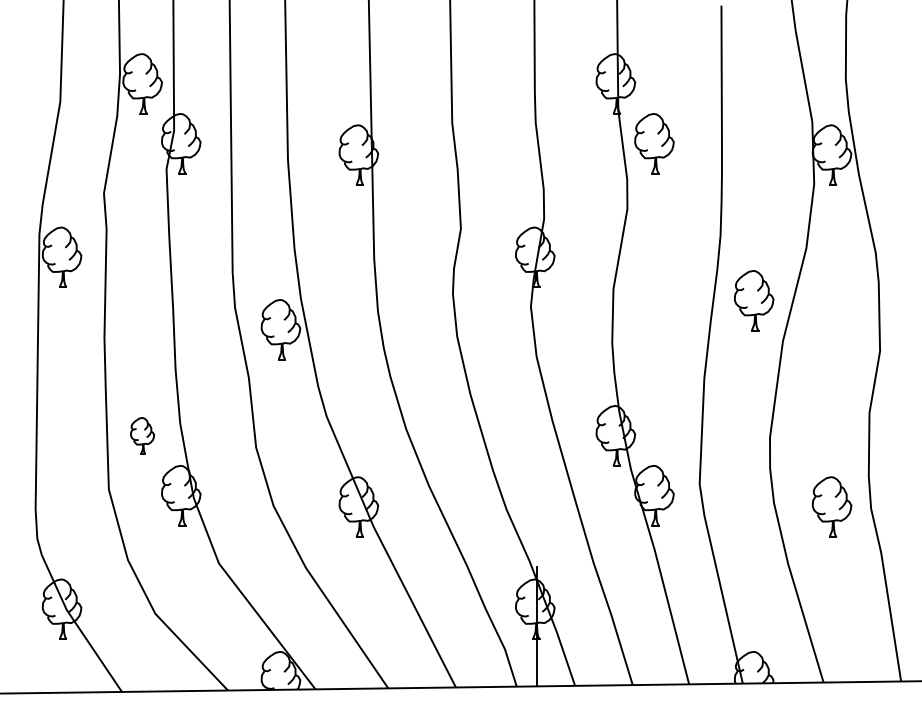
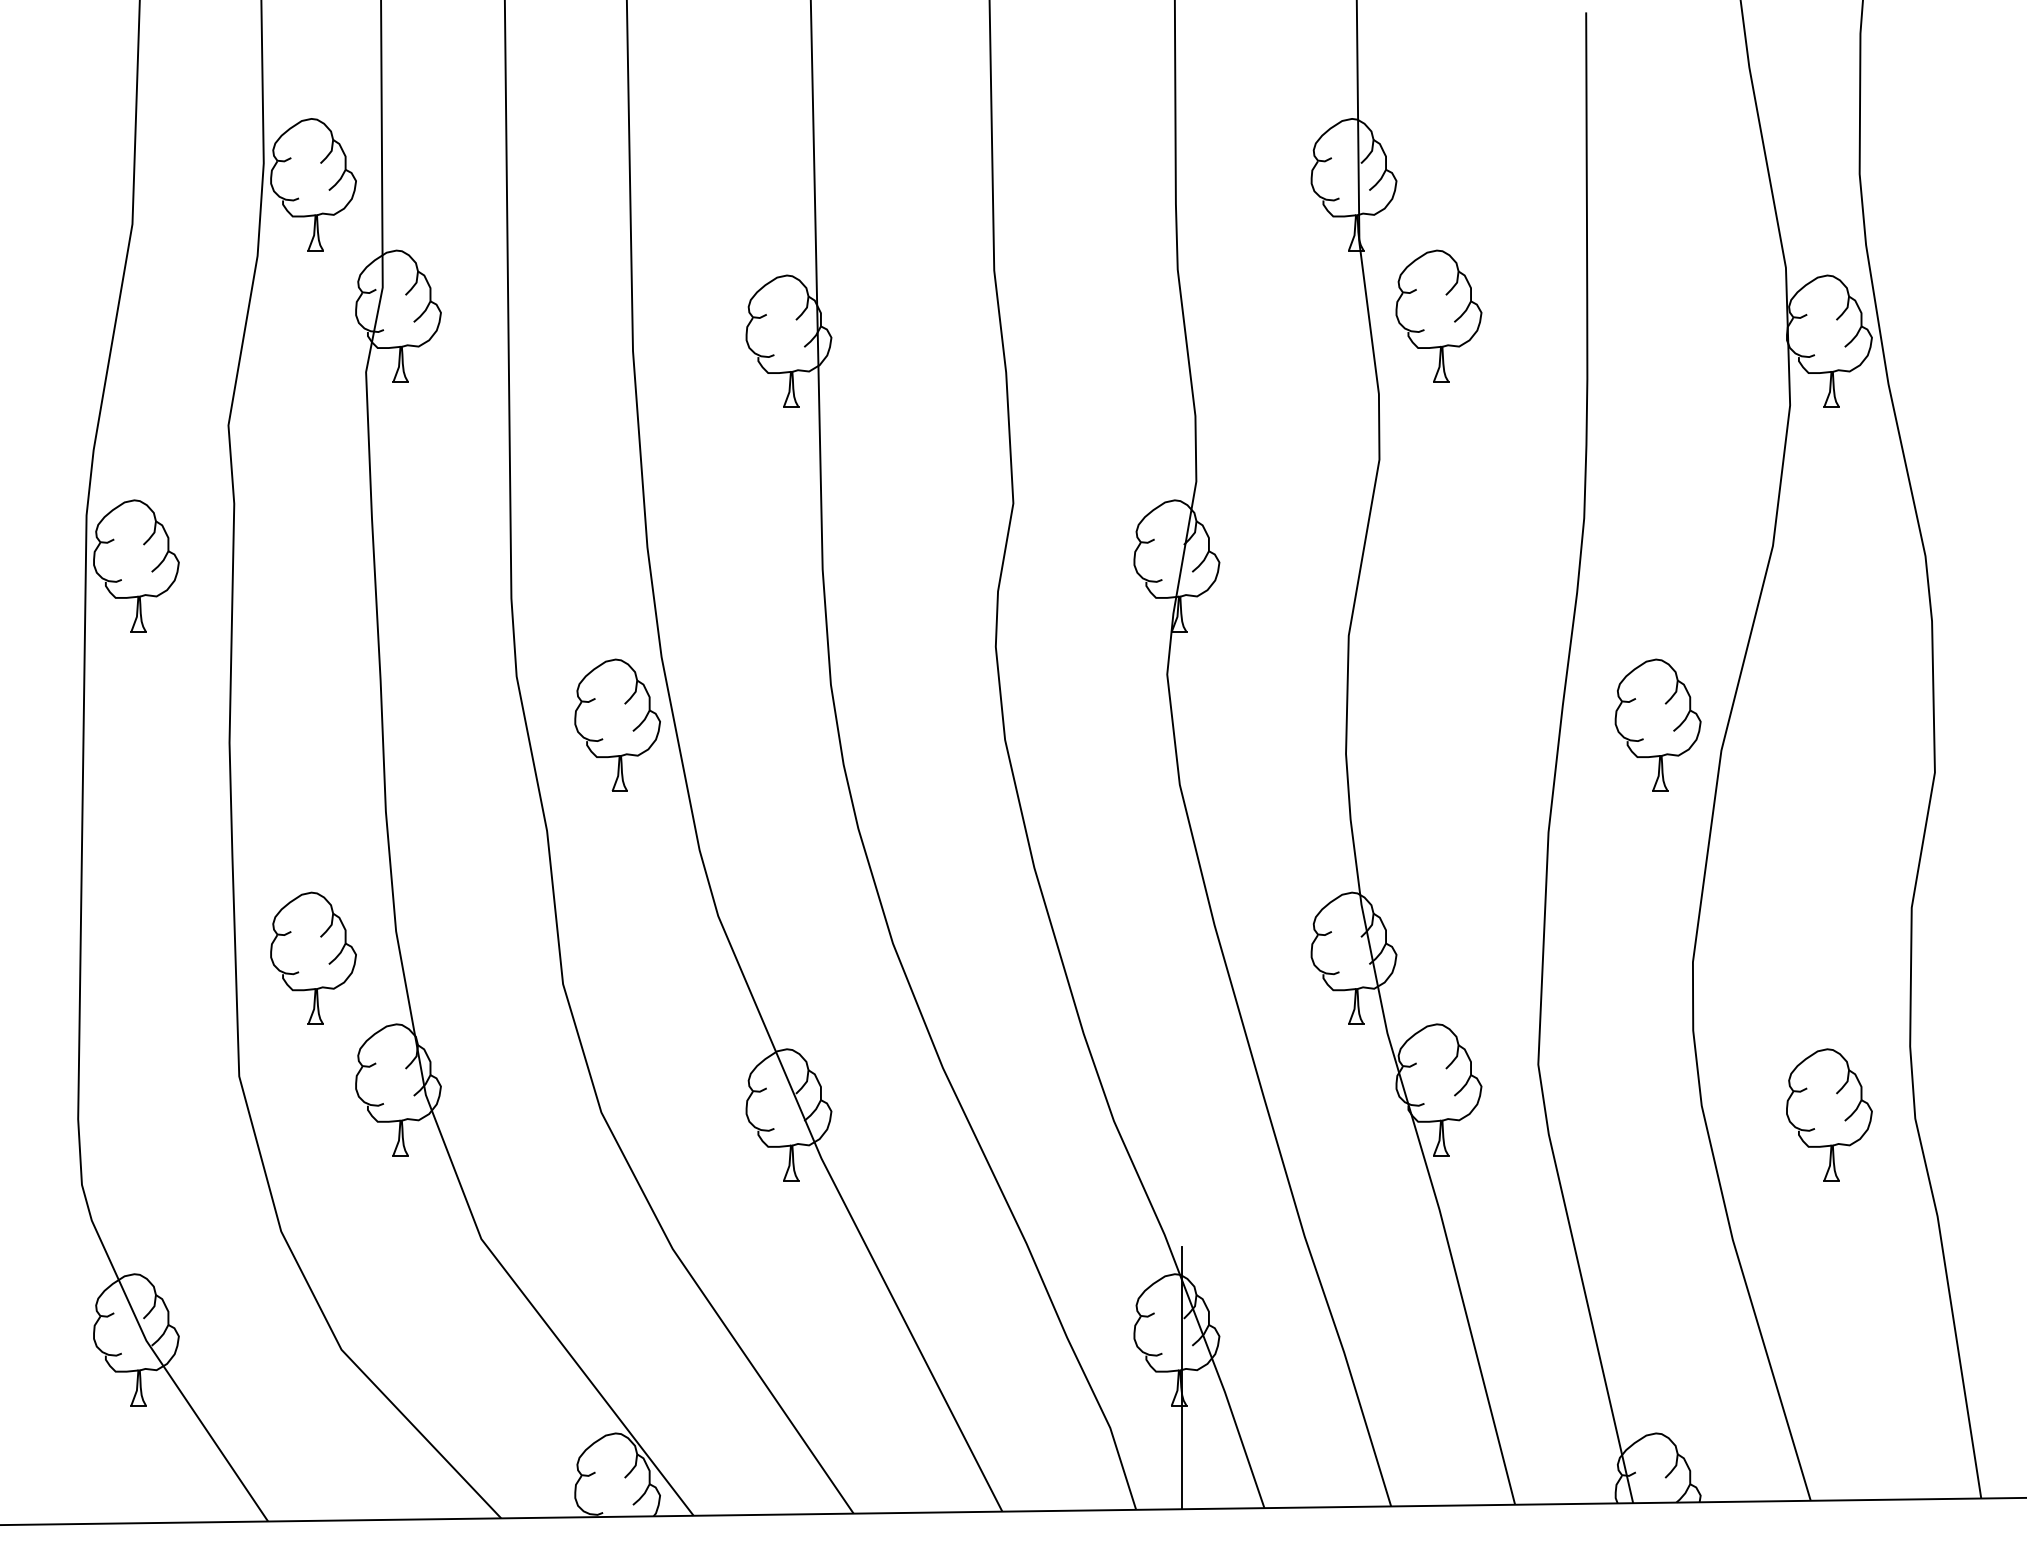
part: (754, 300) -> (1658, 724), moved
part: (142, 435) -> (313, 957), size x1.67

